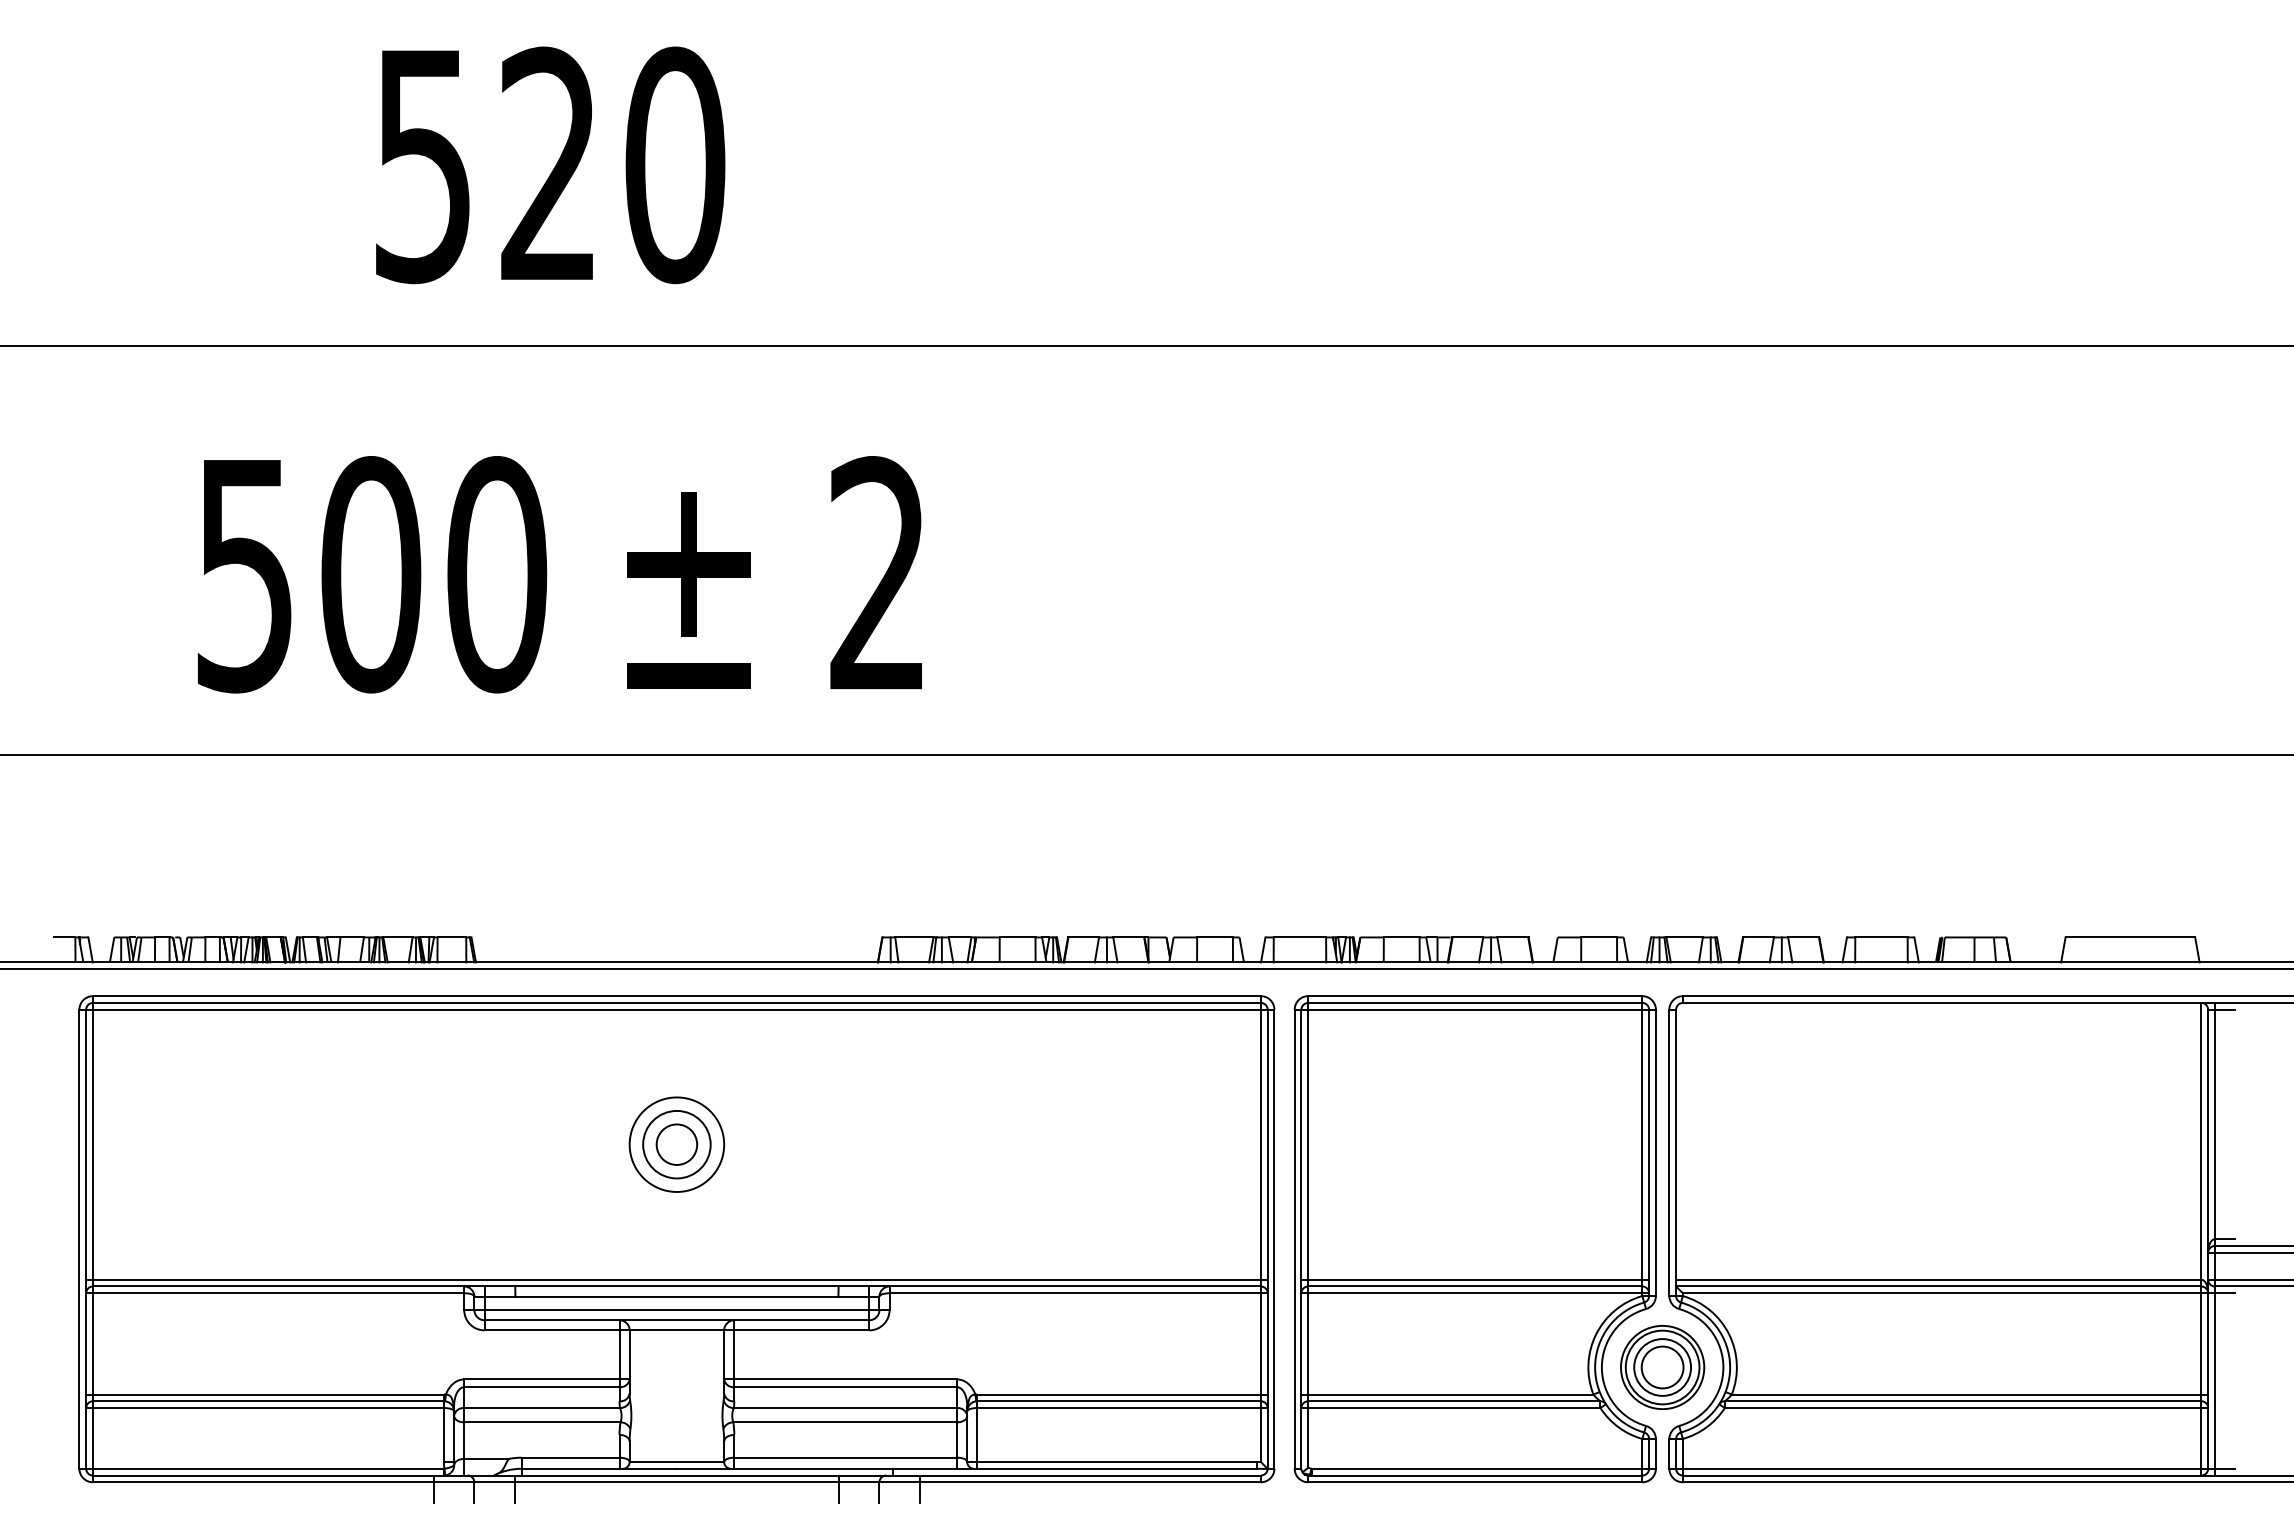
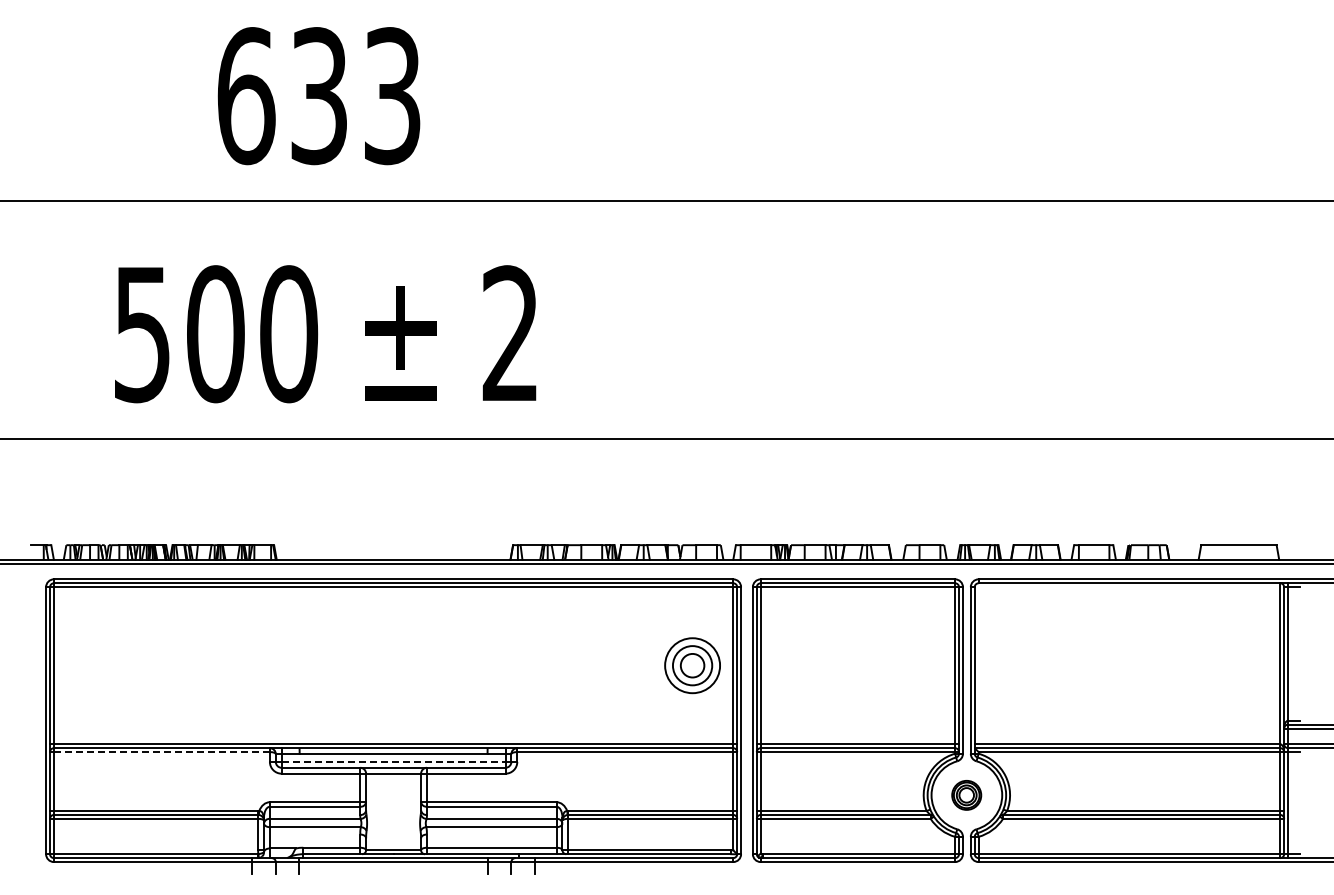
text: (549, 165) -> (319, 96), 520 -> 633
part: (676, 1144) -> (692, 665), moved
line: (277, 1293) -> (161, 752), solid -> dashed
line: (676, 1309) -> (393, 761), solid -> dashed
part: (1661, 1367) -> (966, 795), size x0.6

